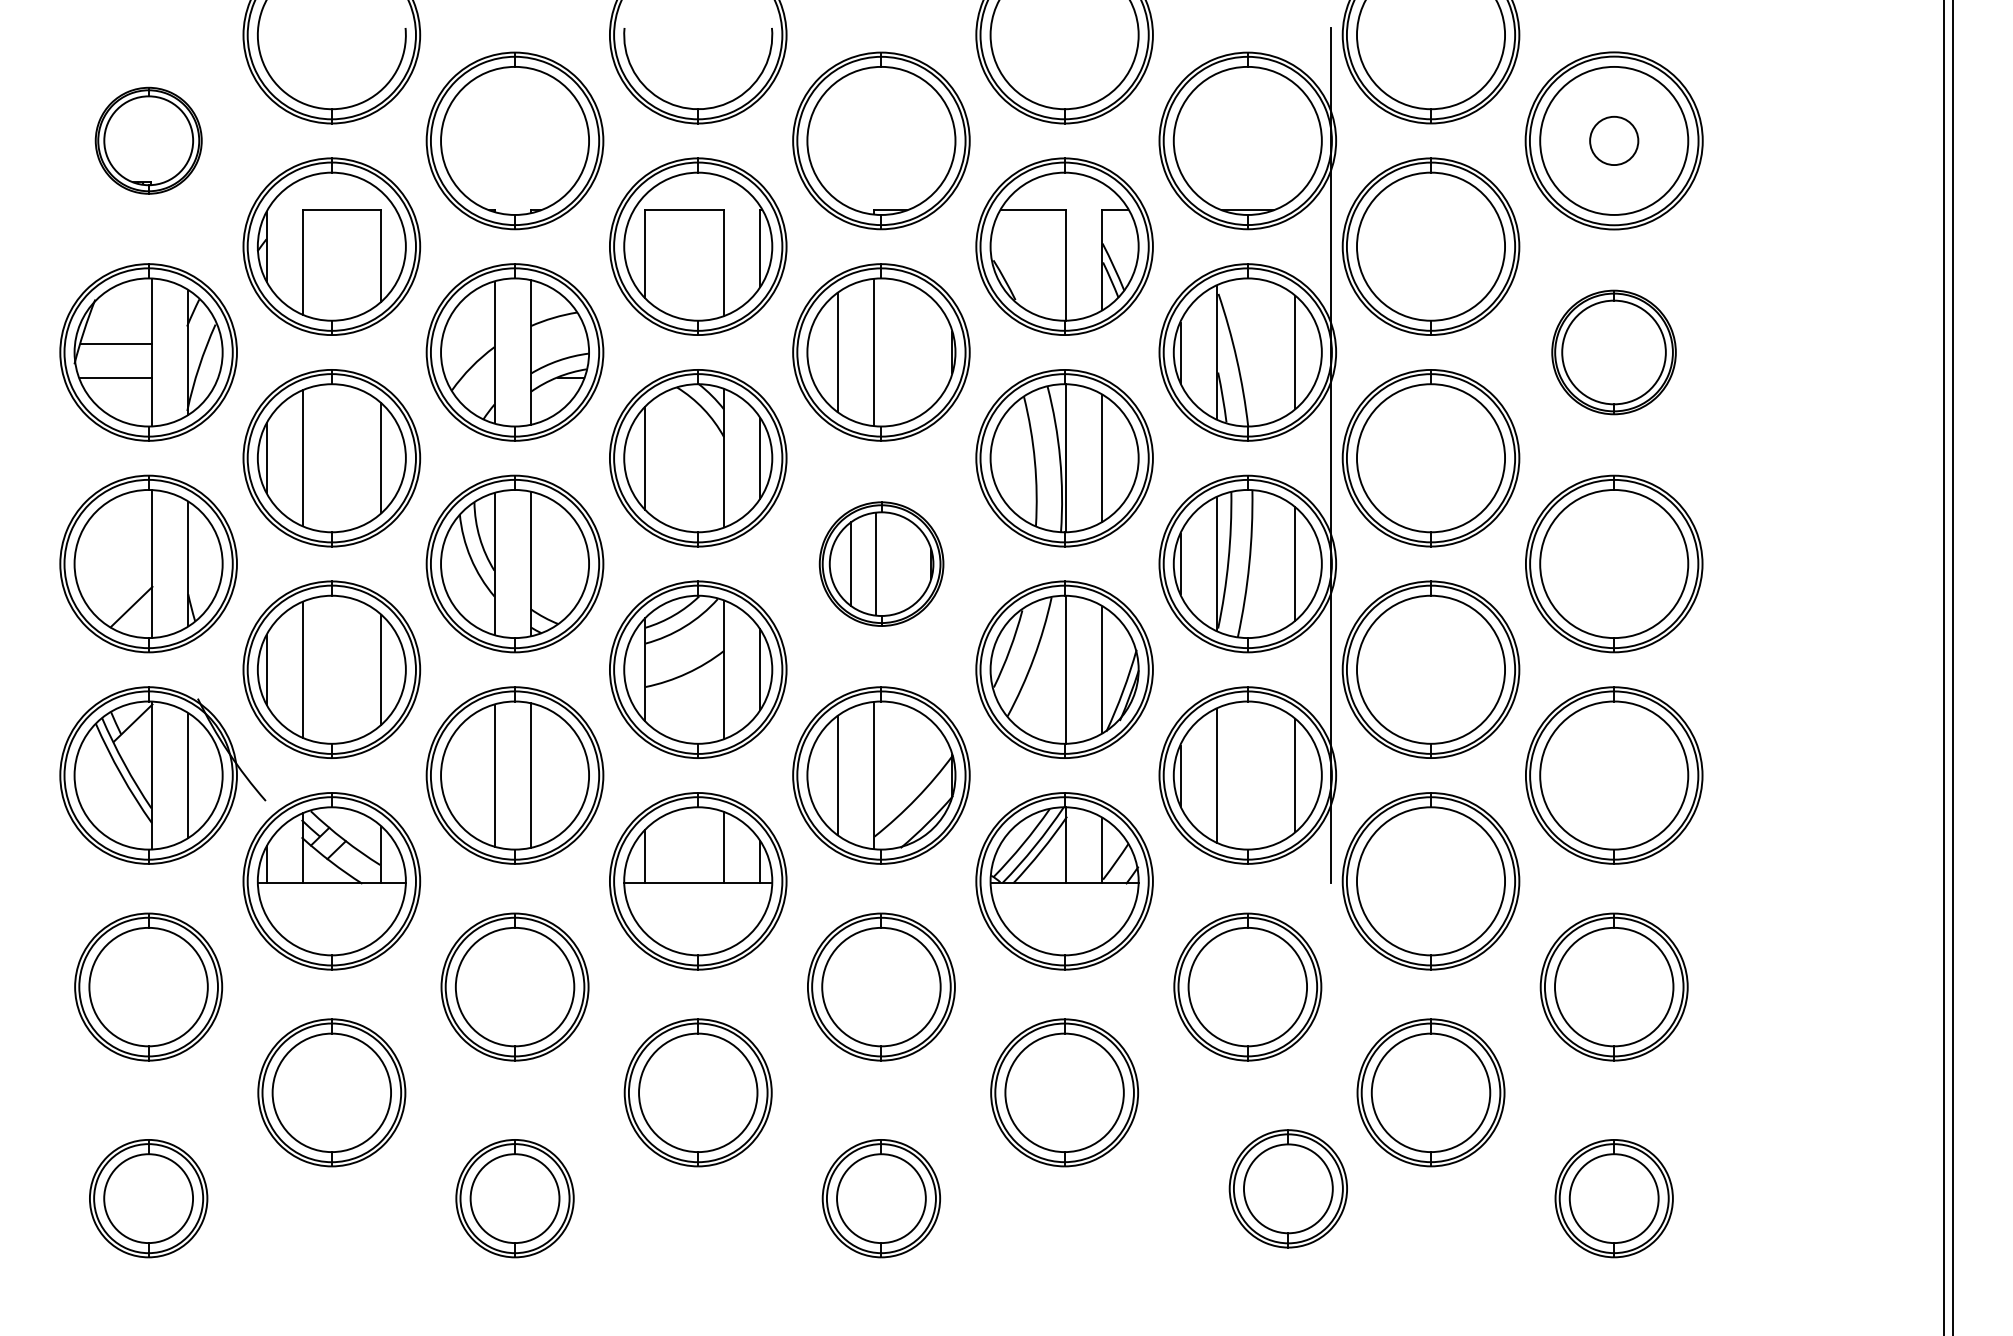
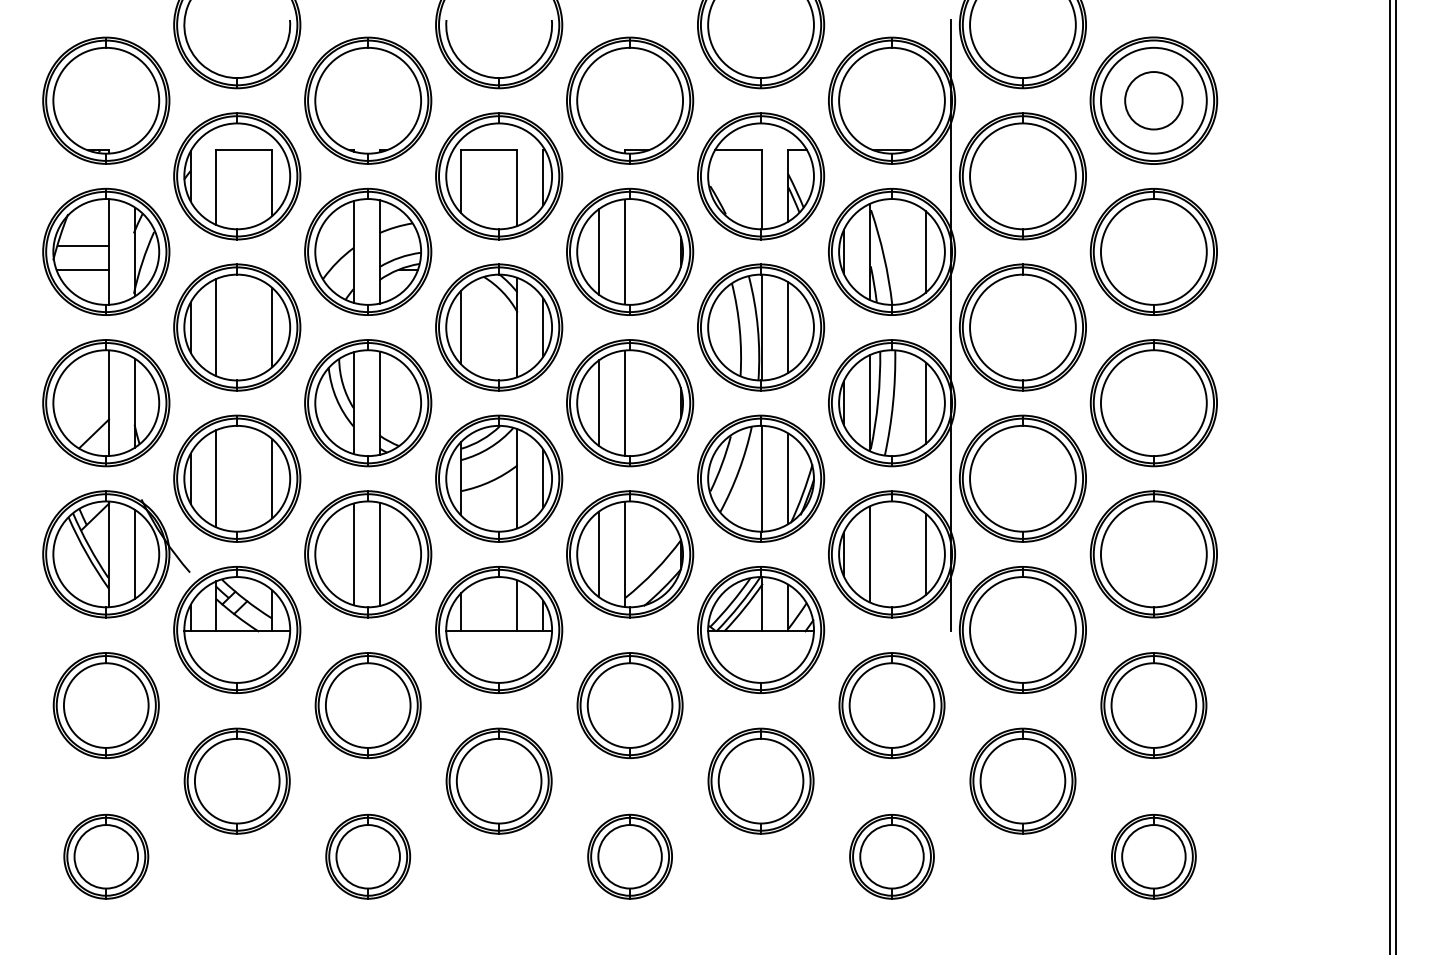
part: (148, 140) -> (106, 100), size x1.67
circle: (1613, 140) -> (1153, 100), size x1.67
part: (1613, 351) -> (1153, 251), size x1.43
part: (881, 564) -> (630, 403), size x1.43
part: (1287, 1188) -> (891, 856), moved

